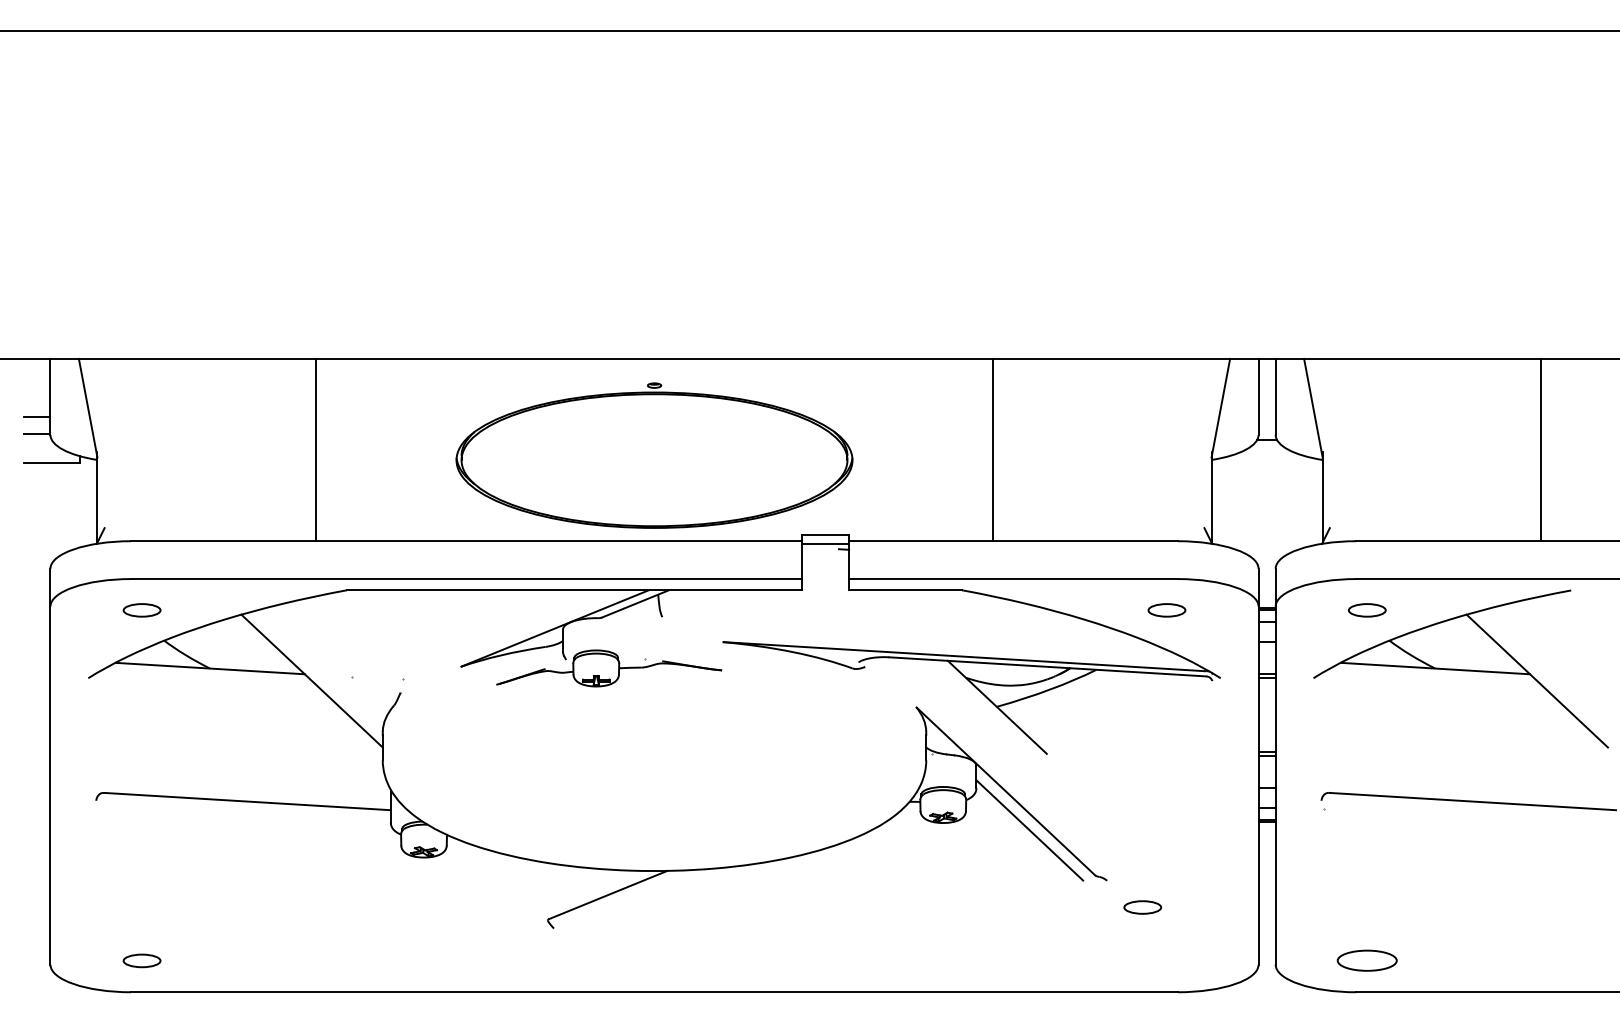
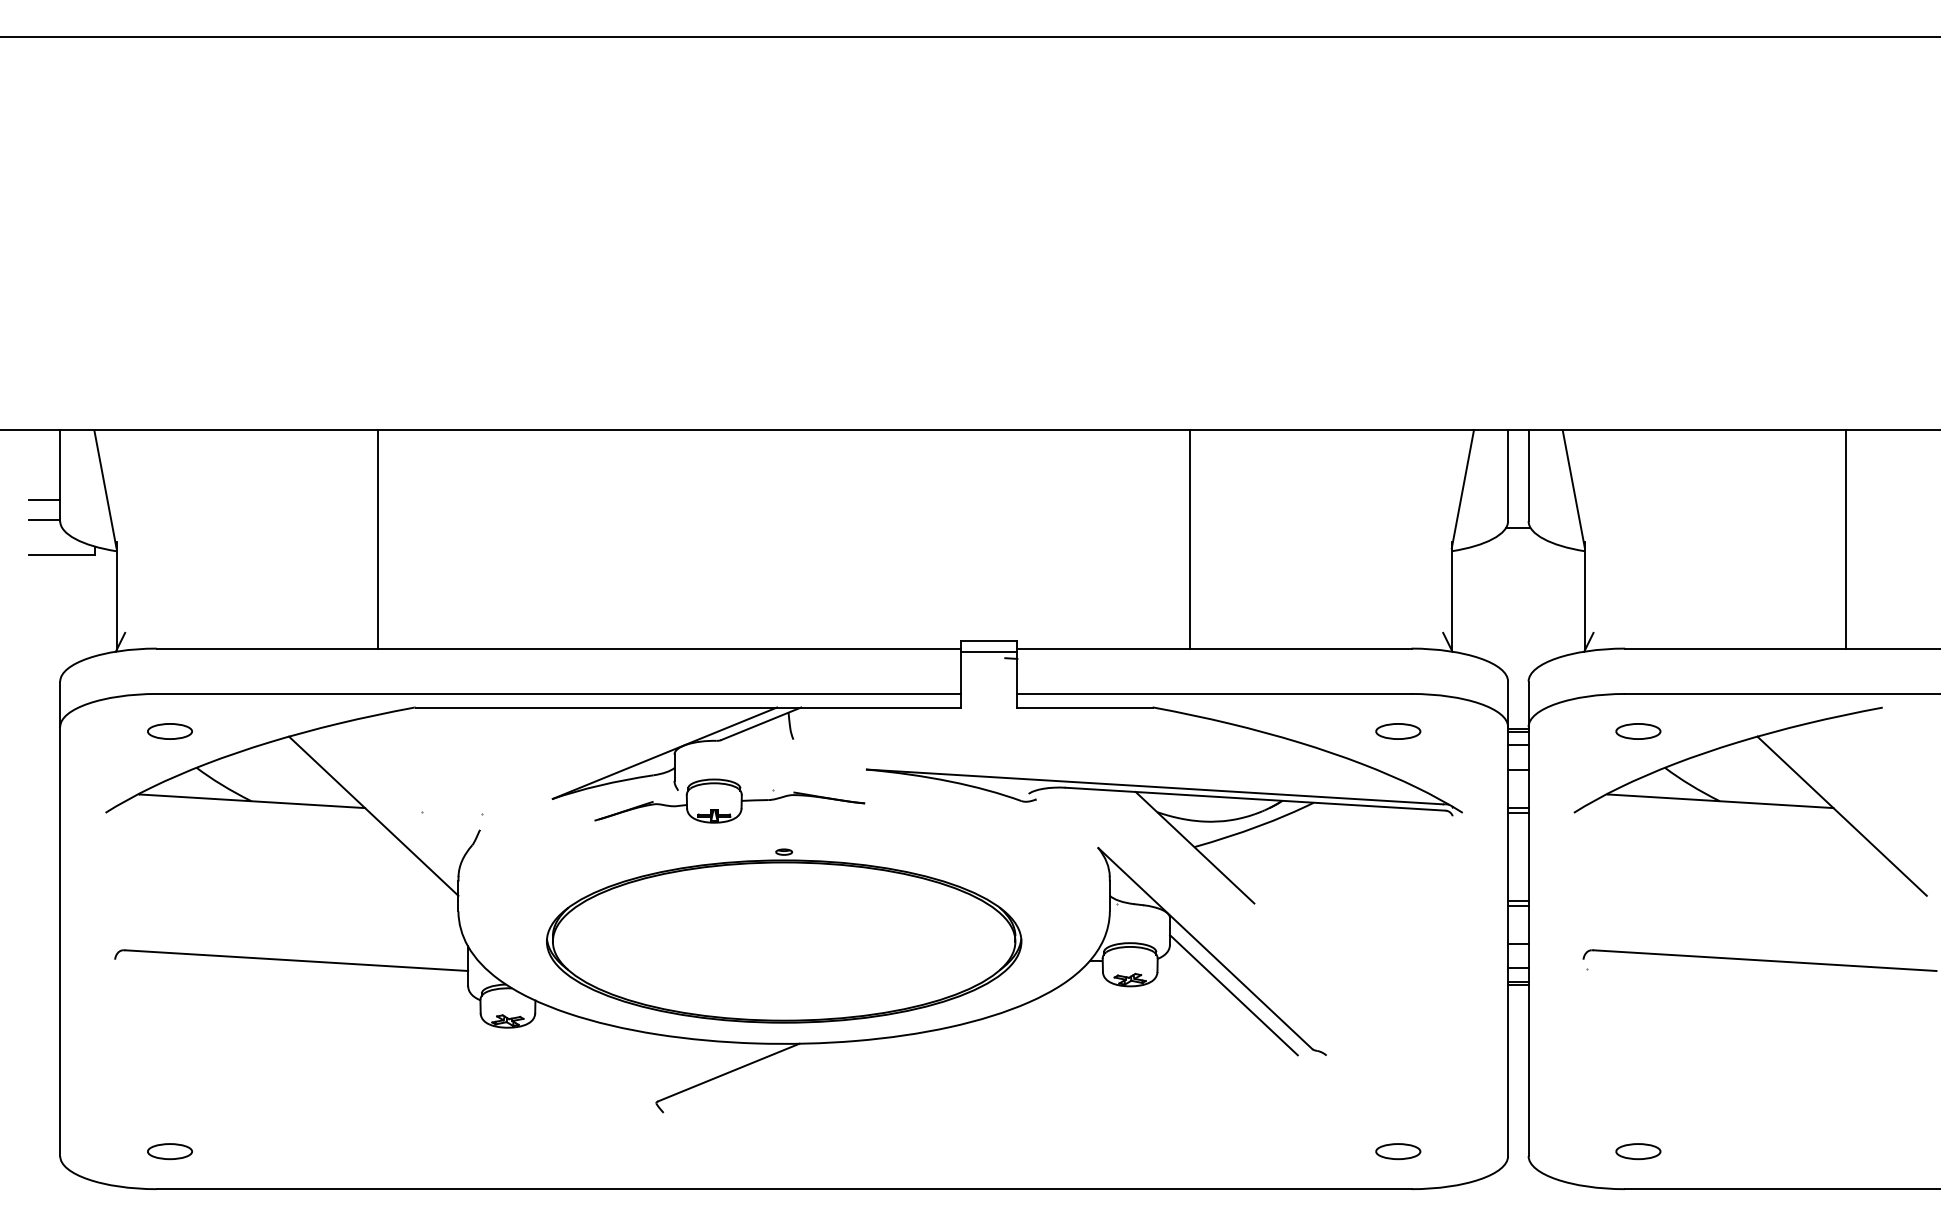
part: (654, 455) -> (784, 935), moved
part: (1142, 907) -> (1398, 1151), moved
part: (1367, 960) -> (1638, 1151), size x0.62

